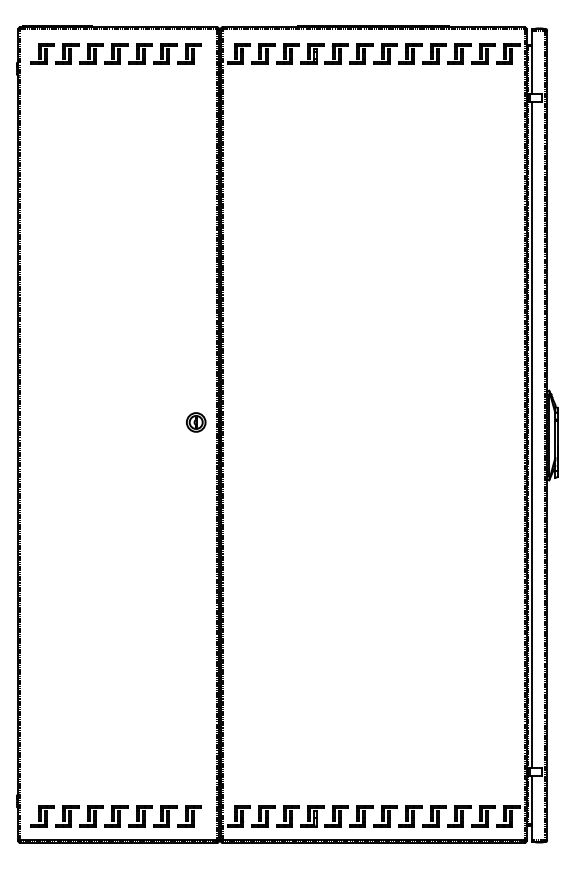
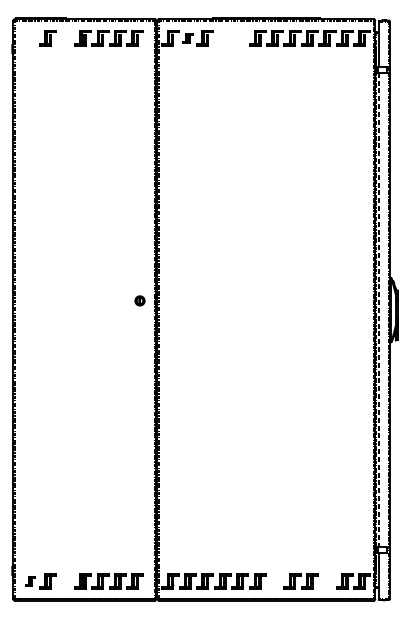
part: (324, 46) -> (231, 33), removed
part: (42, 53) -> (30, 38), removed
part: (91, 53) -> (65, 38), removed
part: (263, 53) -> (187, 38), size x0.6
part: (196, 422) -> (140, 300), size x0.7
line: (532, 435) -> (379, 310), solid -> dashed
part: (42, 816) -> (30, 581), size x0.6
part: (91, 816) -> (65, 581), removed
part: (385, 816) -> (274, 581), removed
part: (459, 816) -> (327, 581), removed

